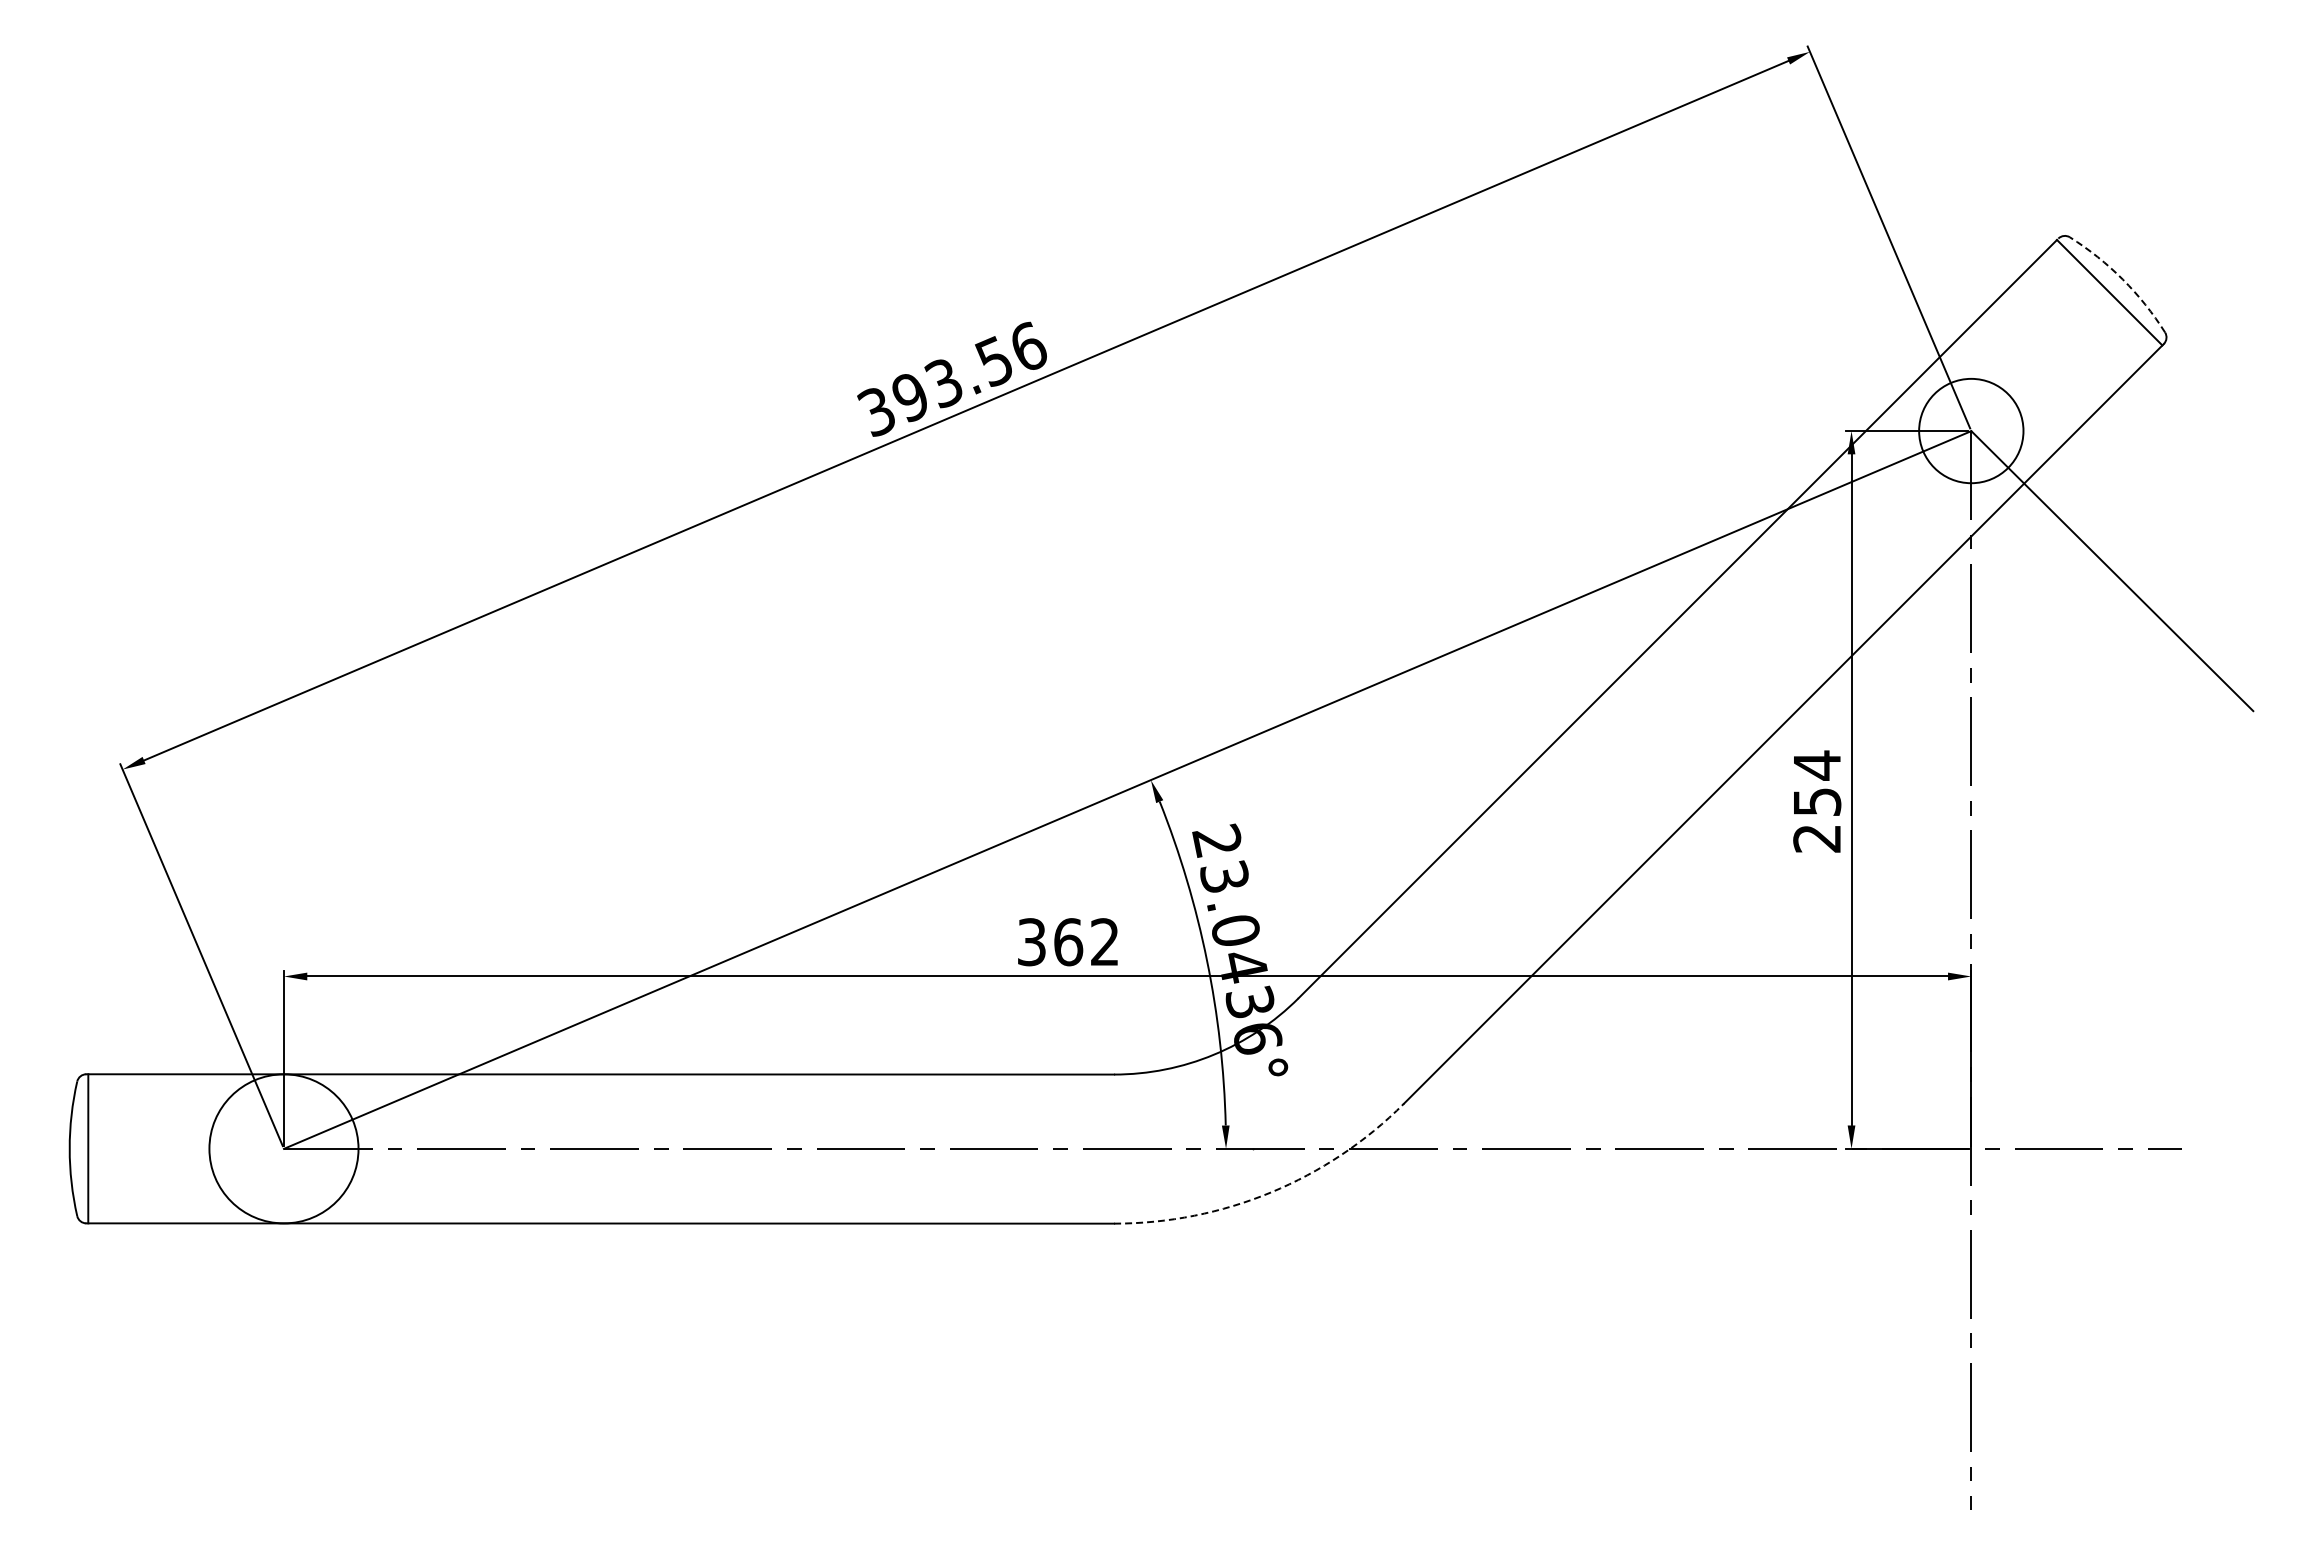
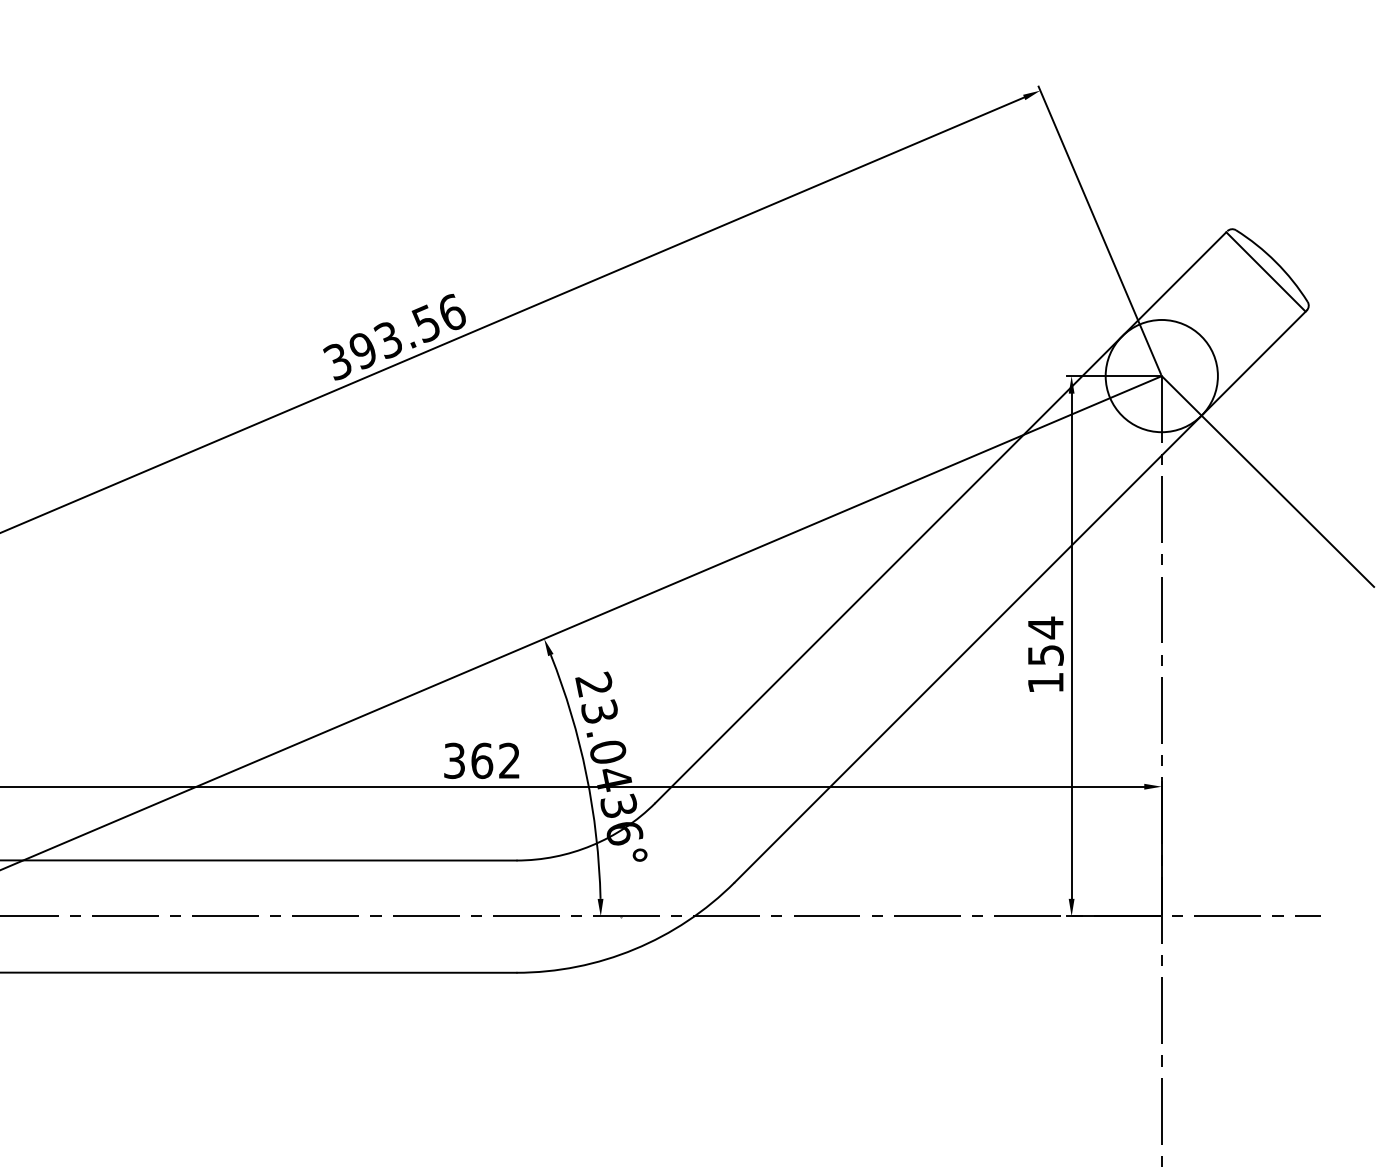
arc: (2122, 279) -> (1275, 262), dashed -> solid
circle: (1970, 430) -> (1161, 375), size x1.43
text: (1816, 838) -> (1045, 682), 254 -> 154
arc: (1271, 1192) -> (634, 949), dashed -> solid

